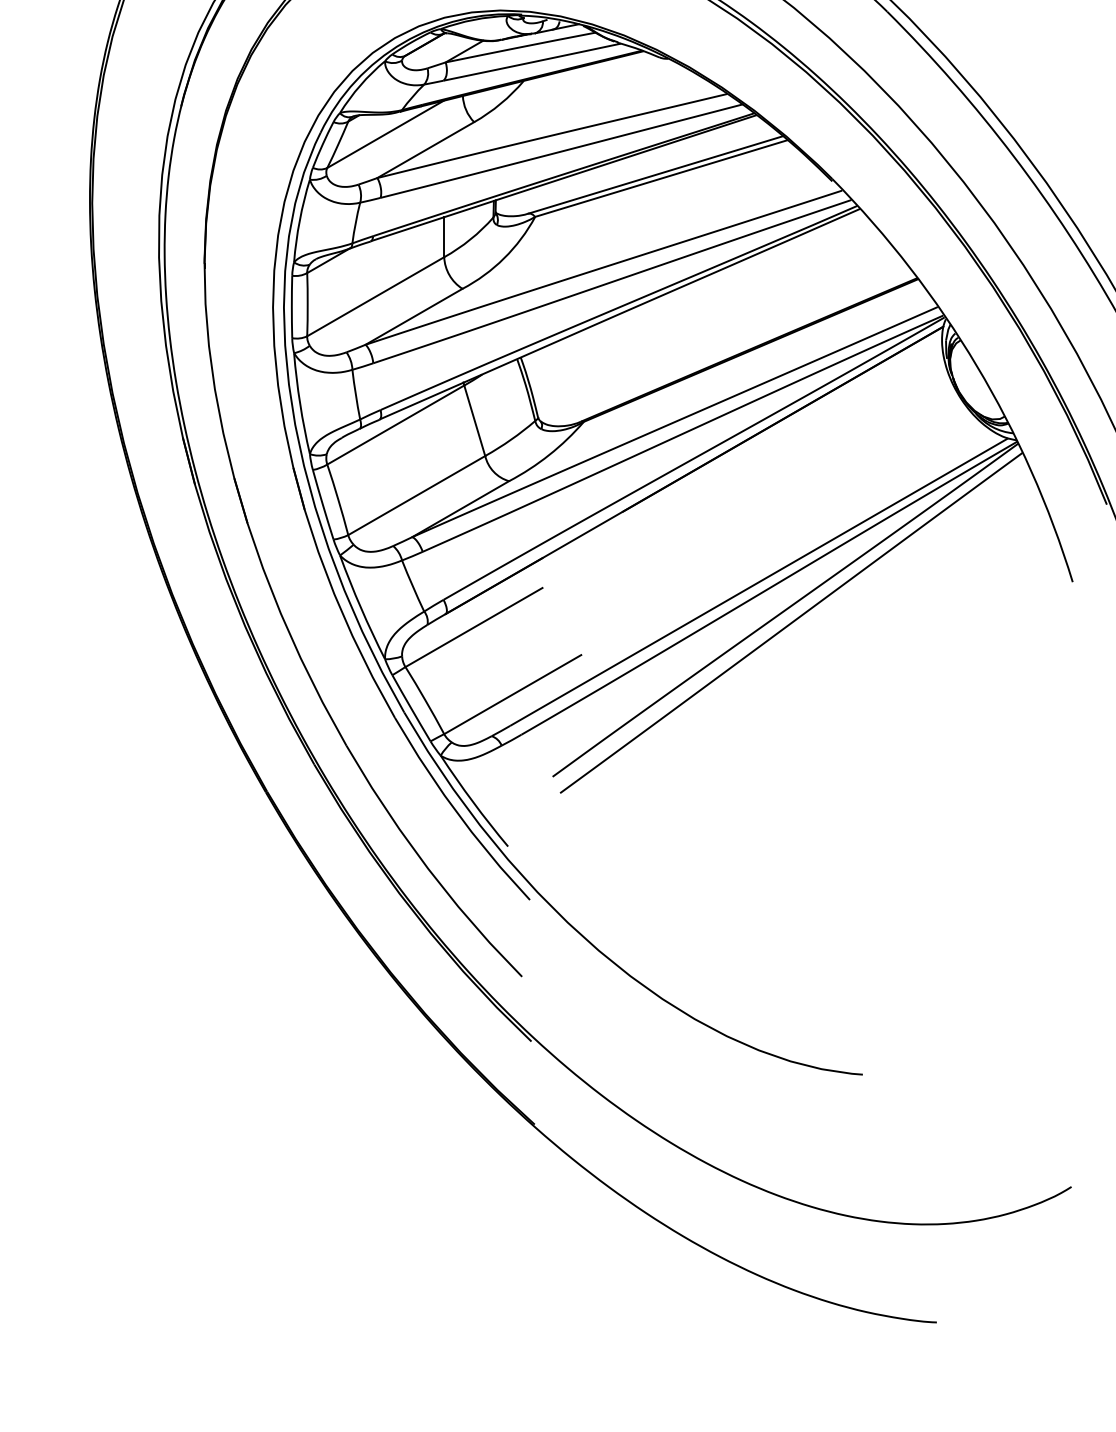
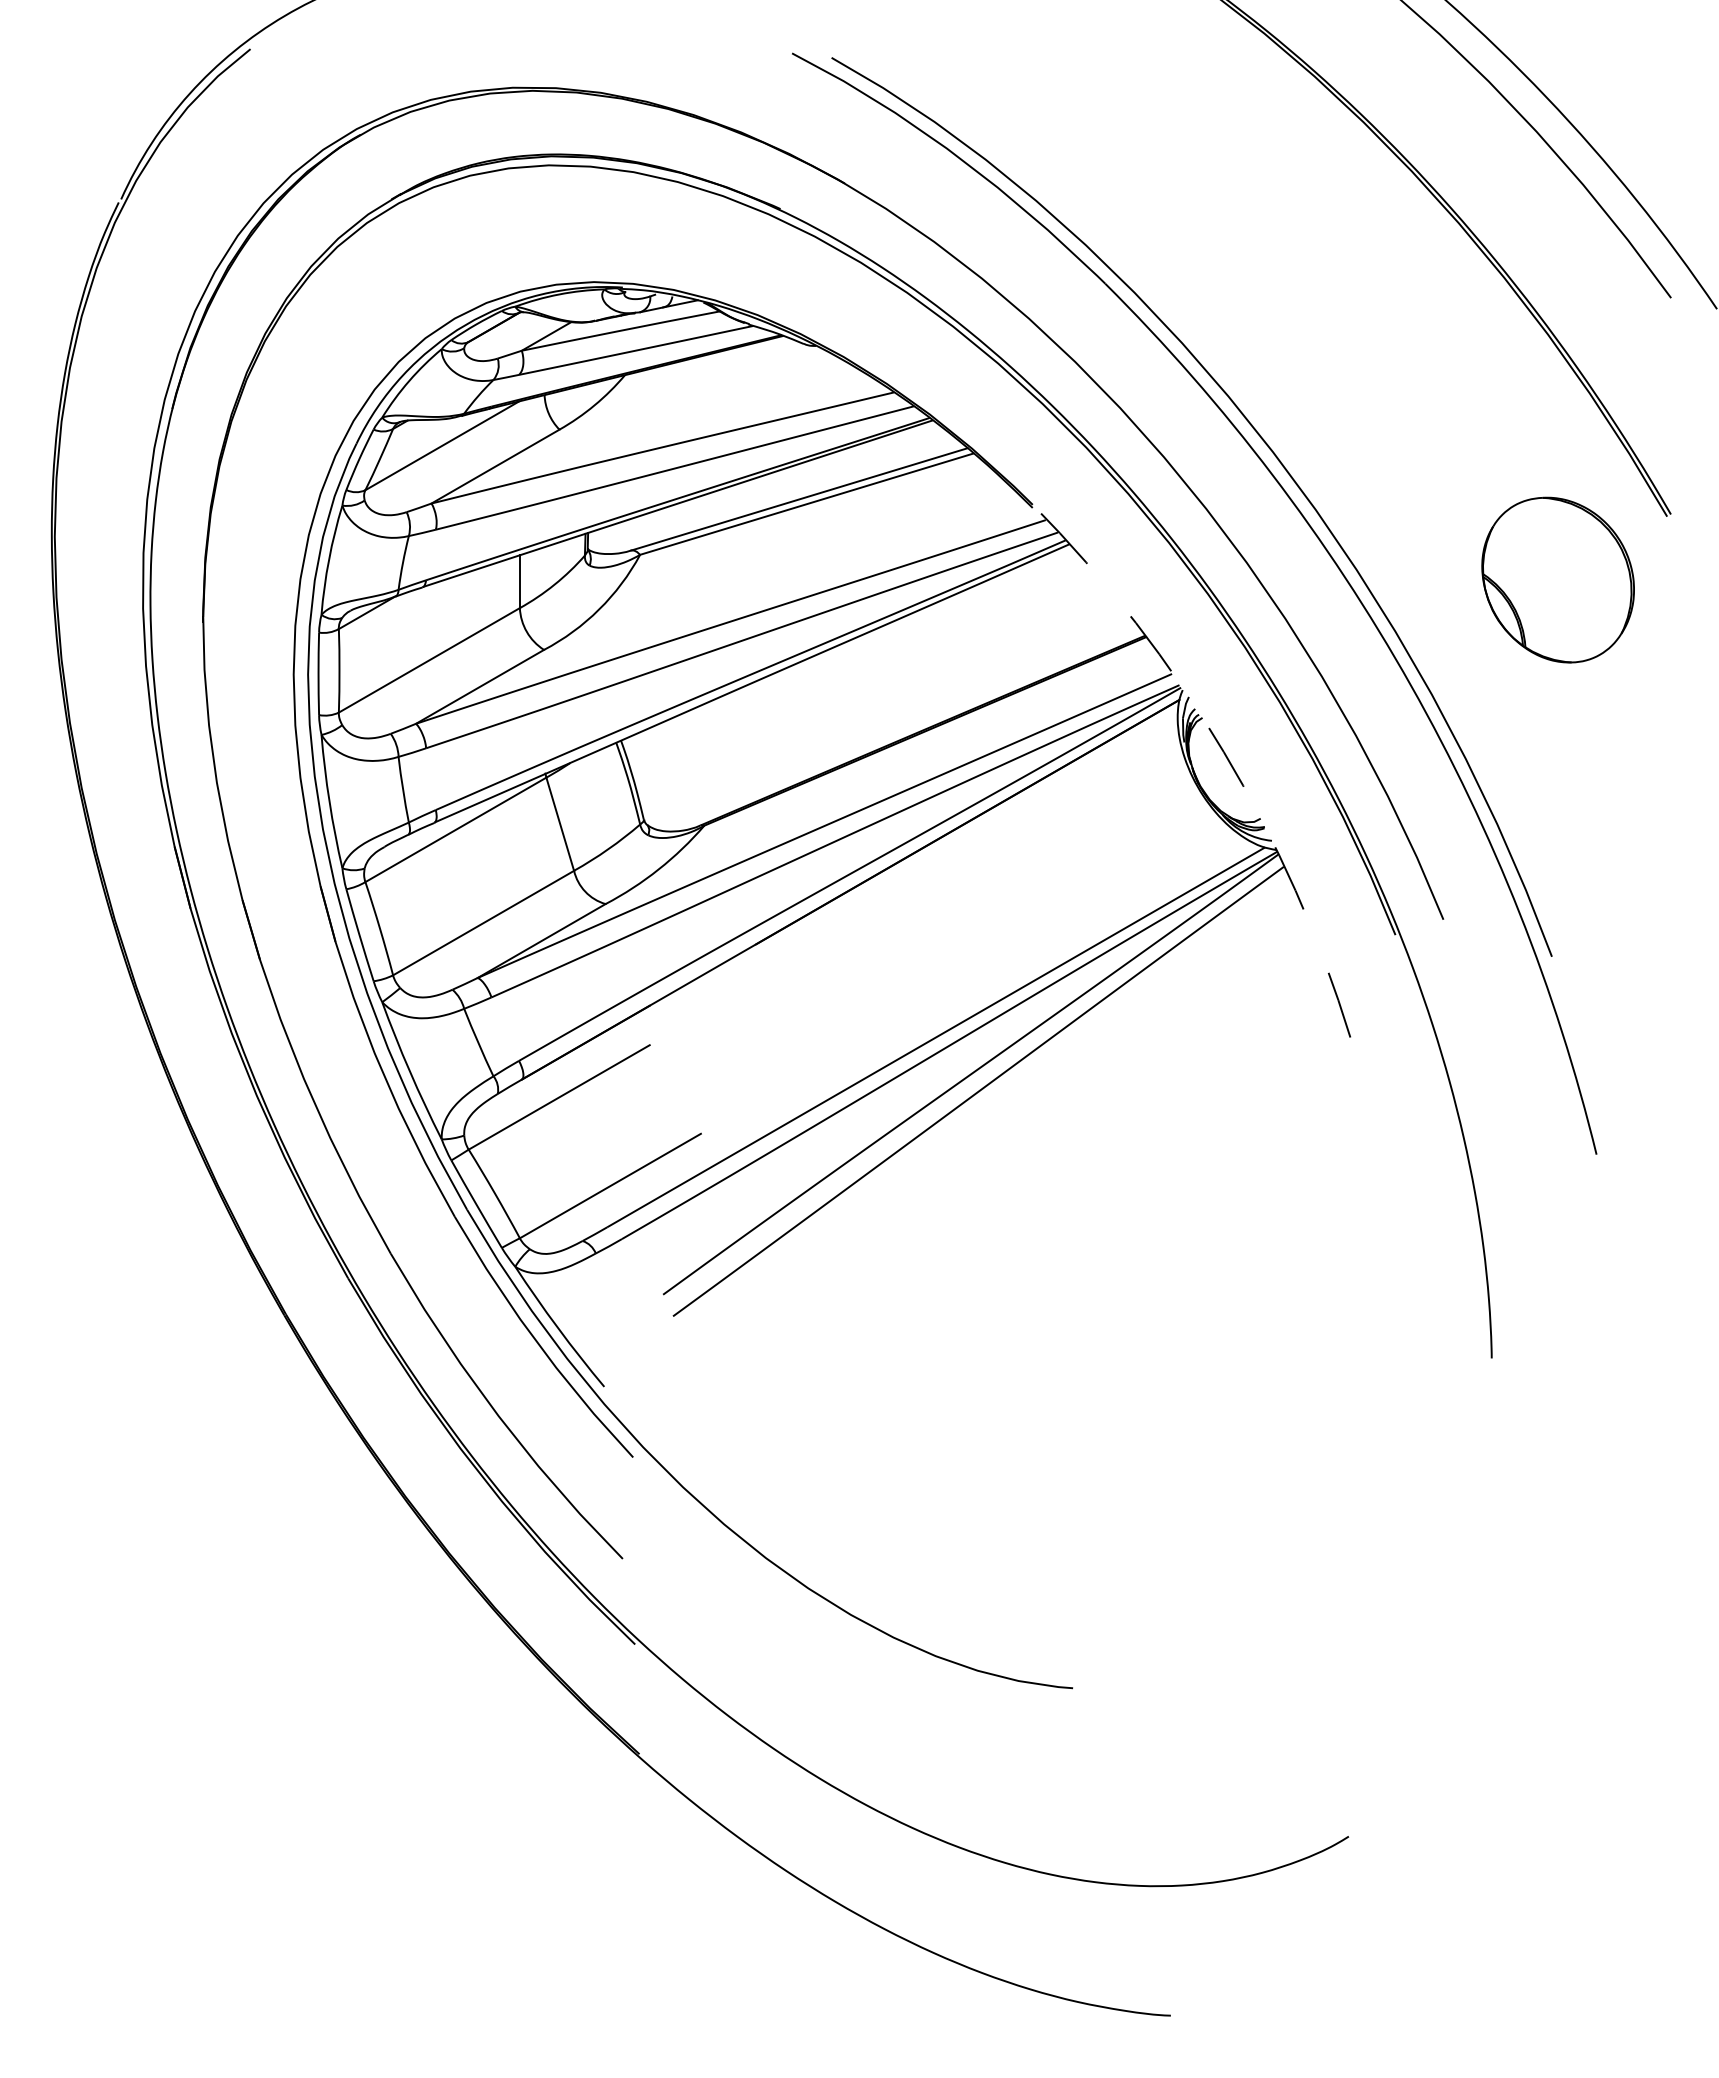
arc: (976, 366) -> (1223, 752), solid -> dashed

